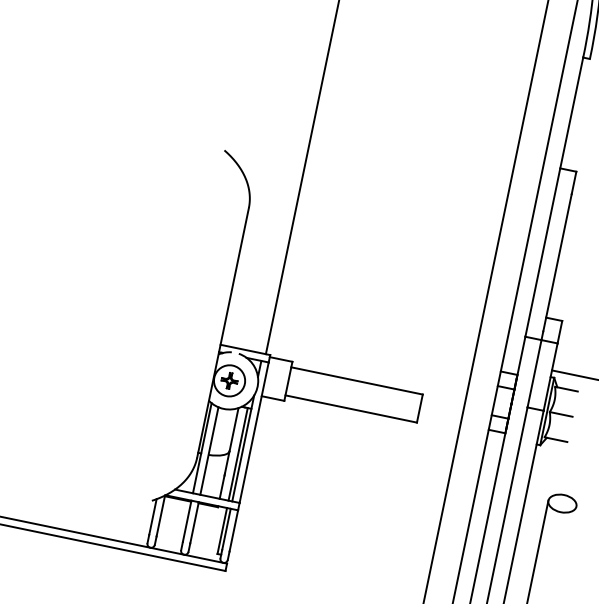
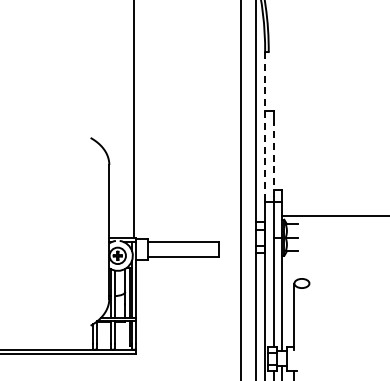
line: (555, 196) -> (265, 126), solid -> dashed
line: (556, 263) -> (273, 160), solid -> dashed

